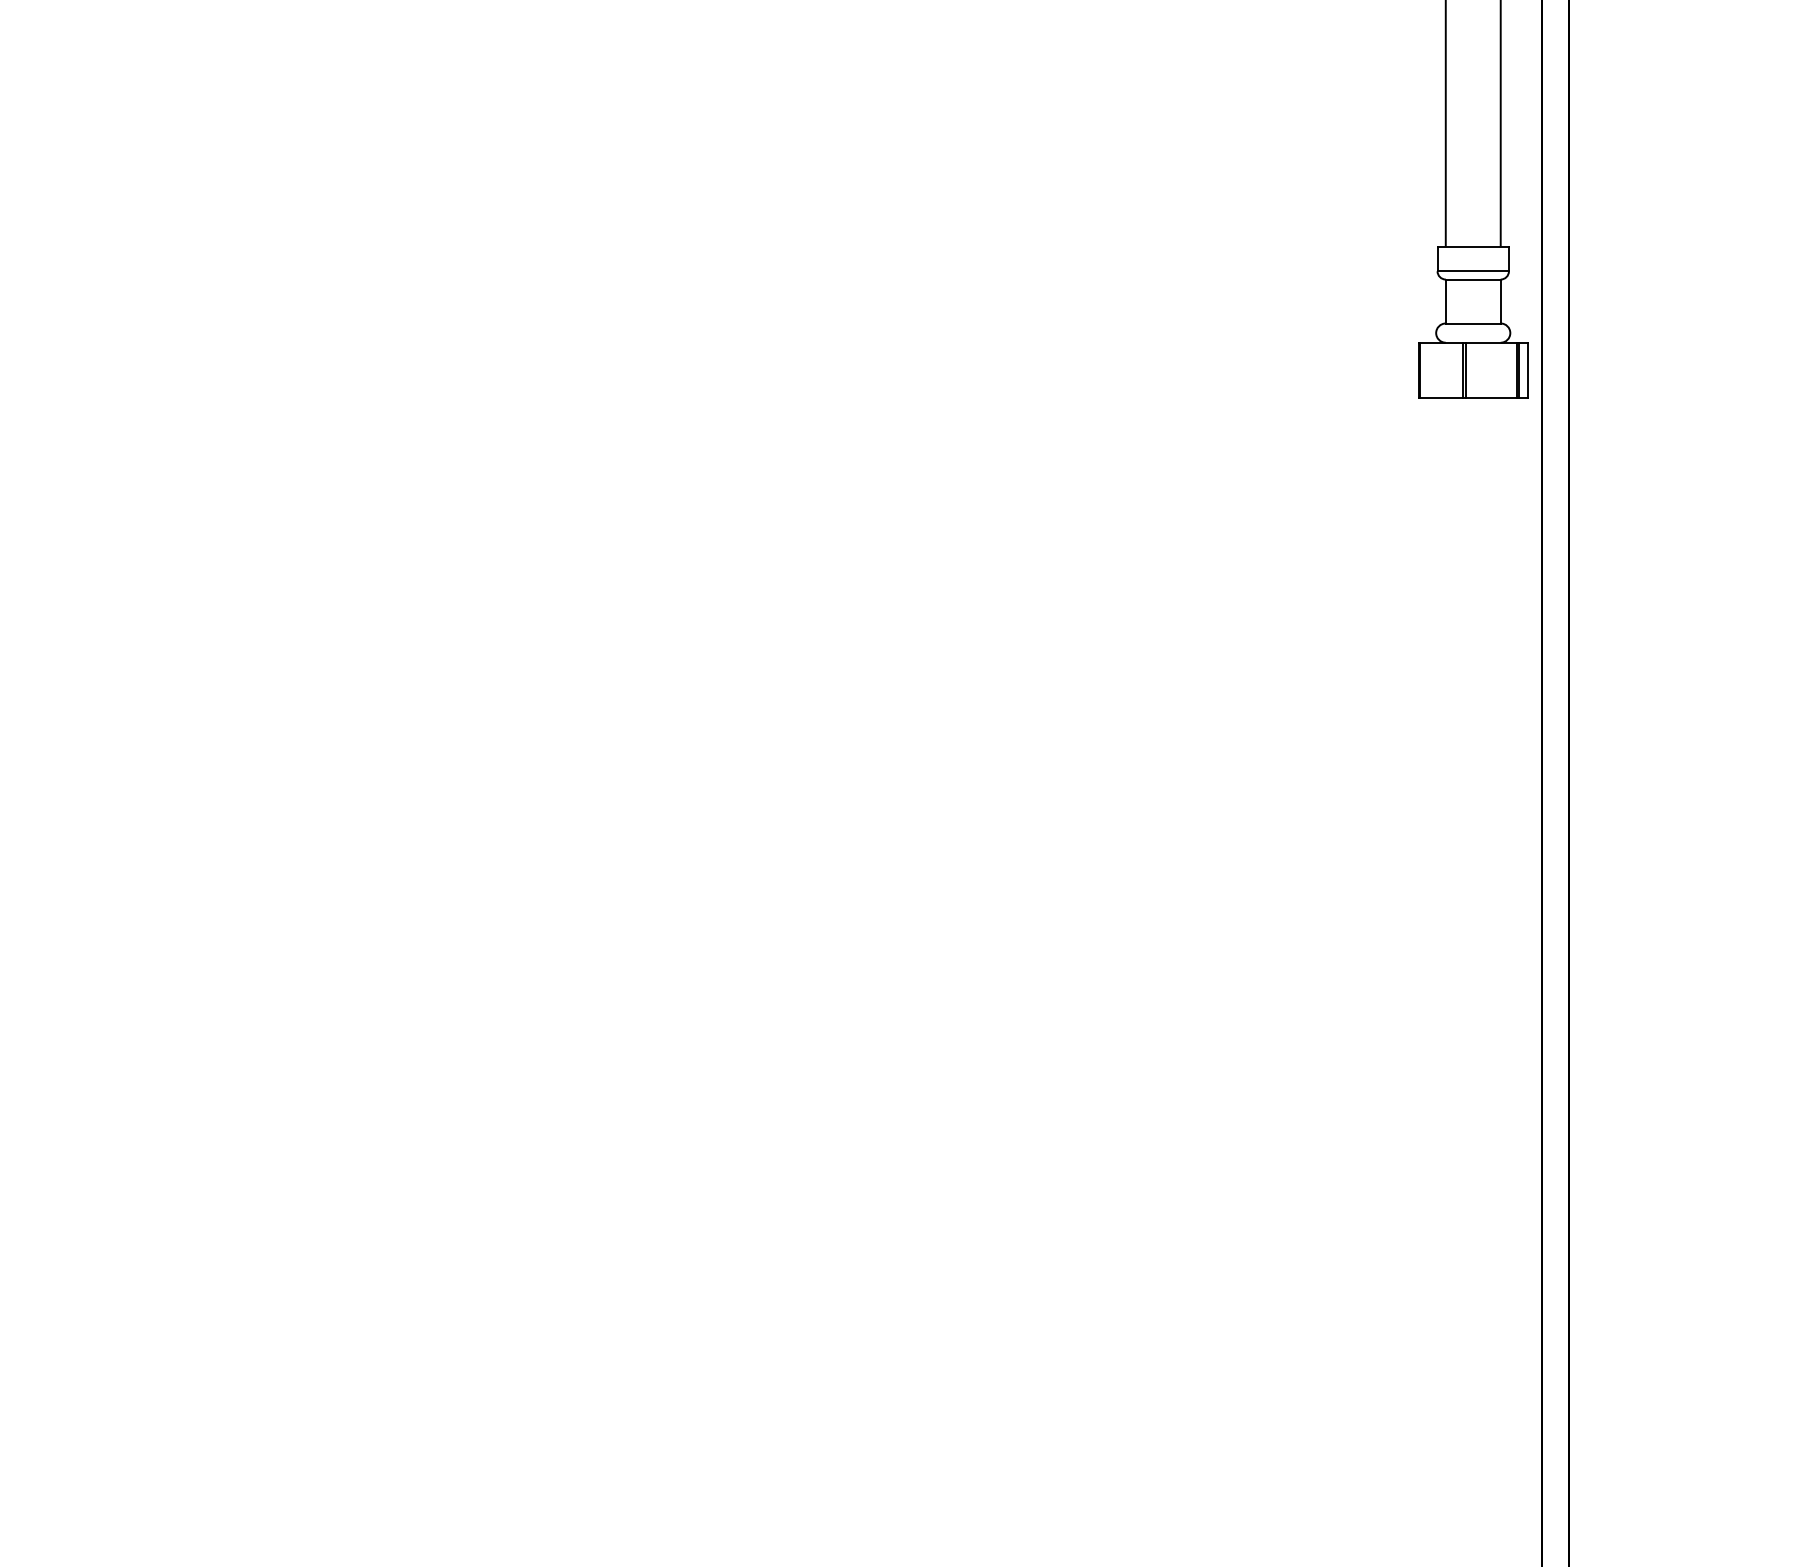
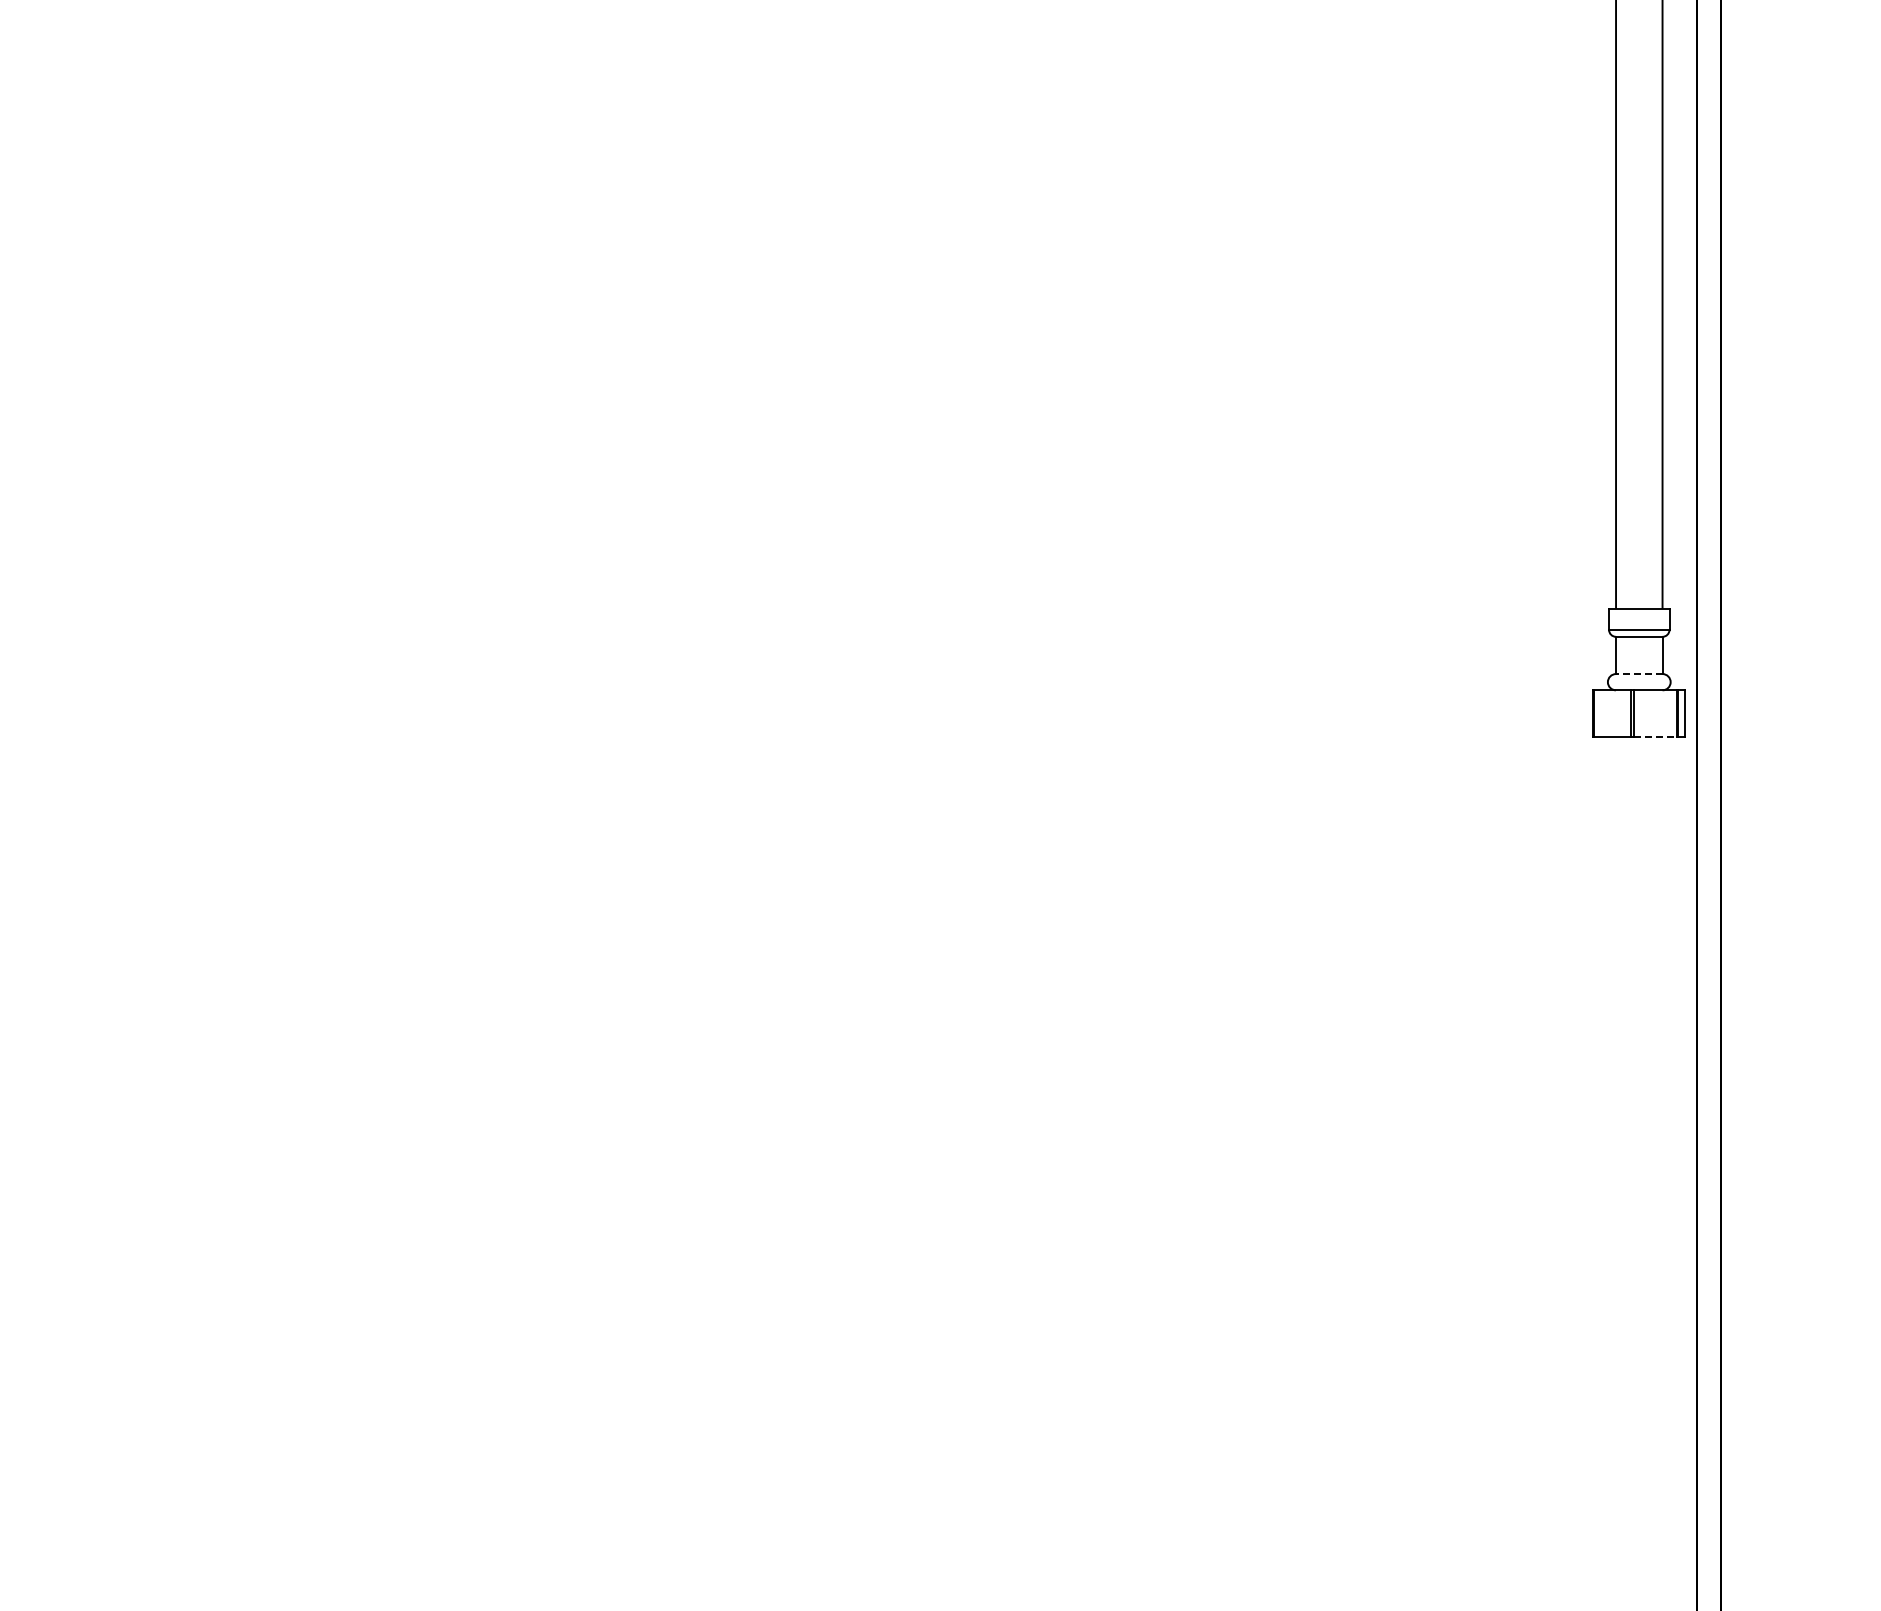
line: (1472, 324) -> (1638, 674), solid -> dashed
line: (1492, 397) -> (1655, 736), solid -> dashed

